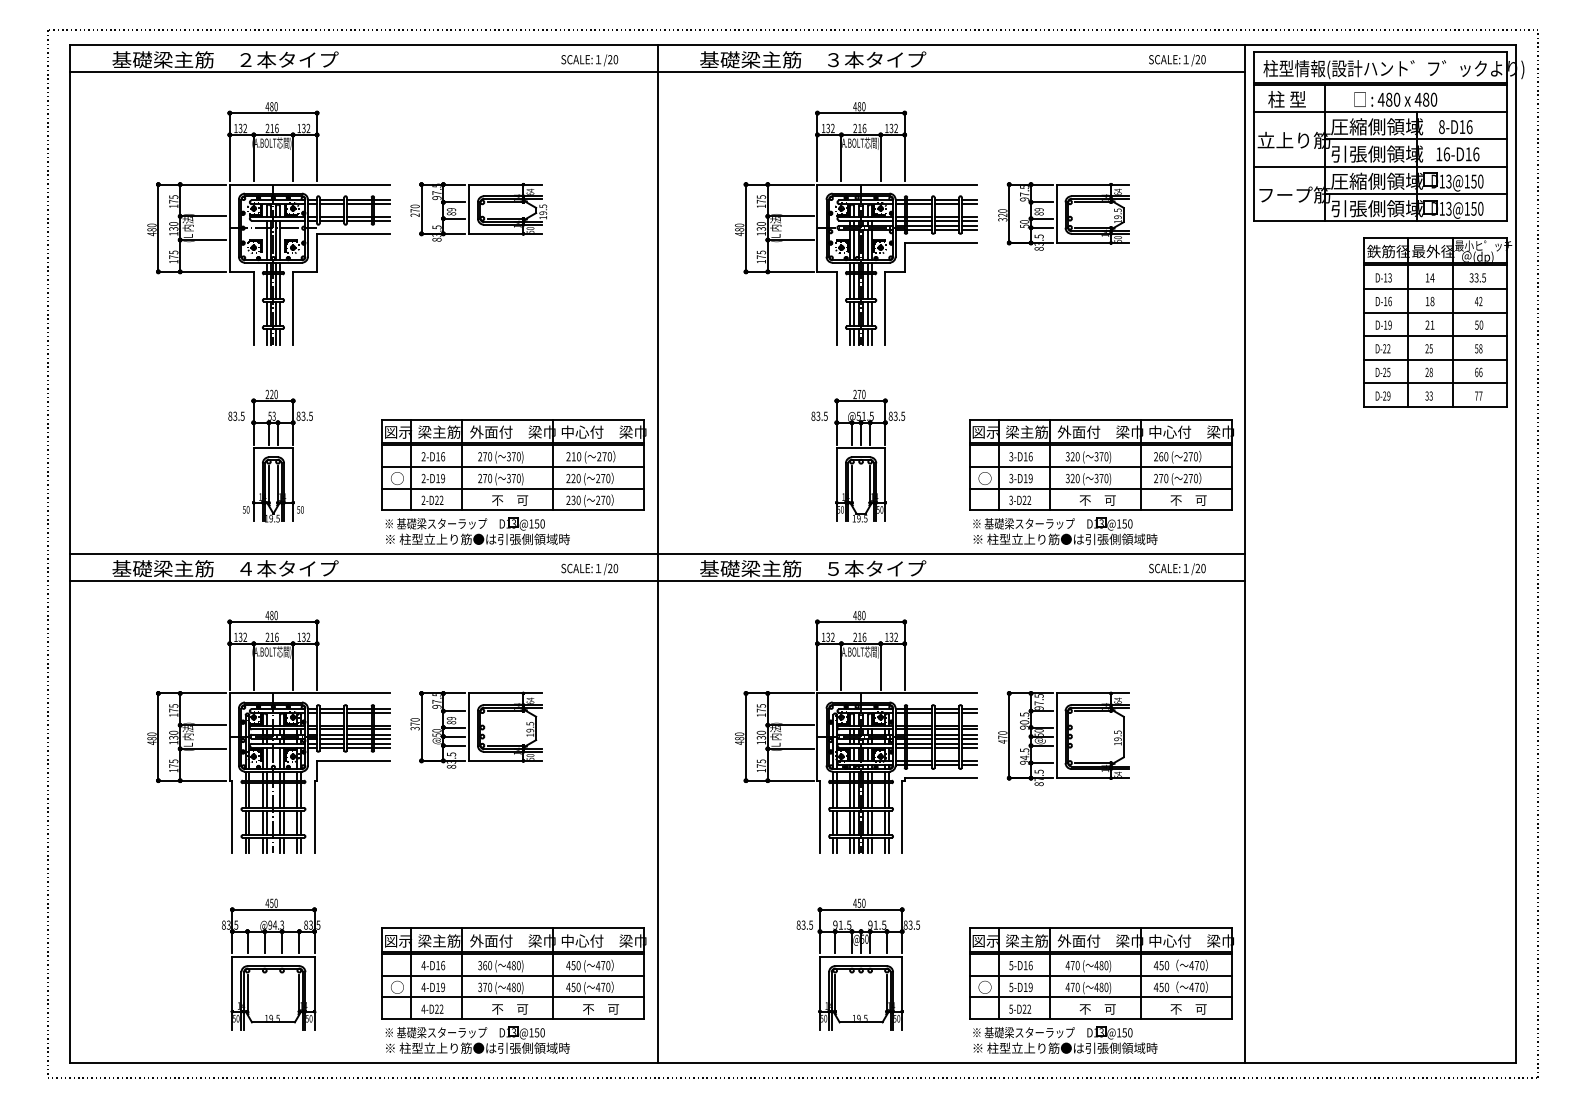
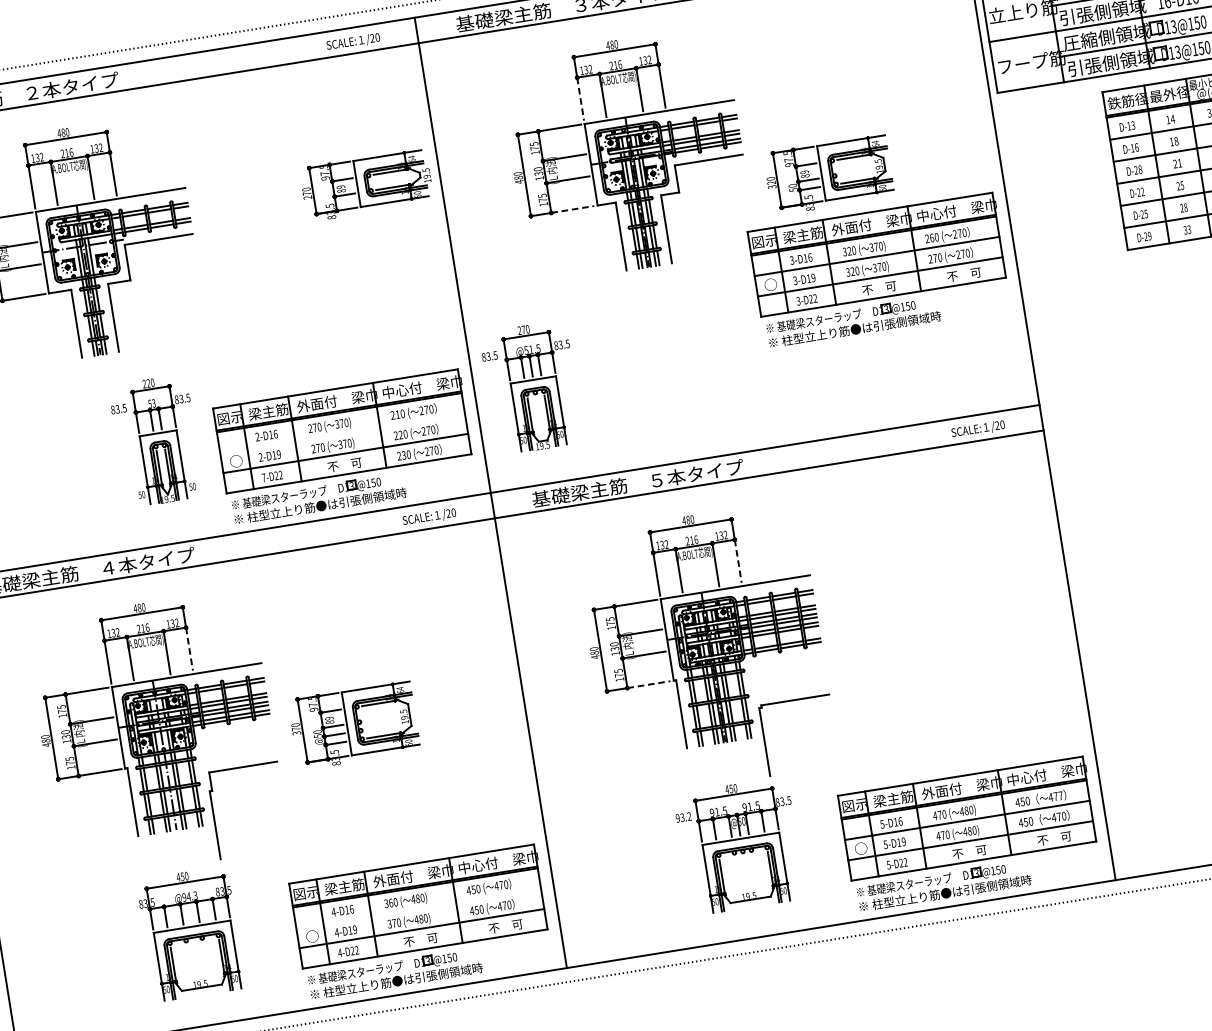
line: (817, 158) -> (580, 99), solid -> dashed
part: (478, 211) -> (366, 184), moved
part: (1063, 216) -> (828, 174), moved
line: (790, 271) -> (572, 209), solid -> dashed
text: (1387, 324) -> (1137, 169), D-19 -> D-28
part: (270, 455) -> (156, 440), moved
part: (858, 456) -> (532, 388), moved
line: (512, 466) -> (342, 432), removed
part: (1101, 482) -> (880, 271), moved
text: (423, 499) -> (263, 477), 2-D22 -> 7-D22
line: (317, 667) -> (189, 649), solid -> dashed
line: (904, 667) -> (738, 561), solid -> dashed
part: (476, 729) -> (354, 724), moved
part: (1063, 738) -> (897, 604), removed
part: (939, 778) -> (793, 700), moved
line: (790, 780) -> (648, 684), solid -> dashed
part: (315, 806) -> (214, 815), moved
text: (804, 924) -> (683, 816), 83.5 -> 93.2
text: (1202, 965) -> (1060, 795), 470 -> 477
line: (512, 975) -> (418, 908), removed

